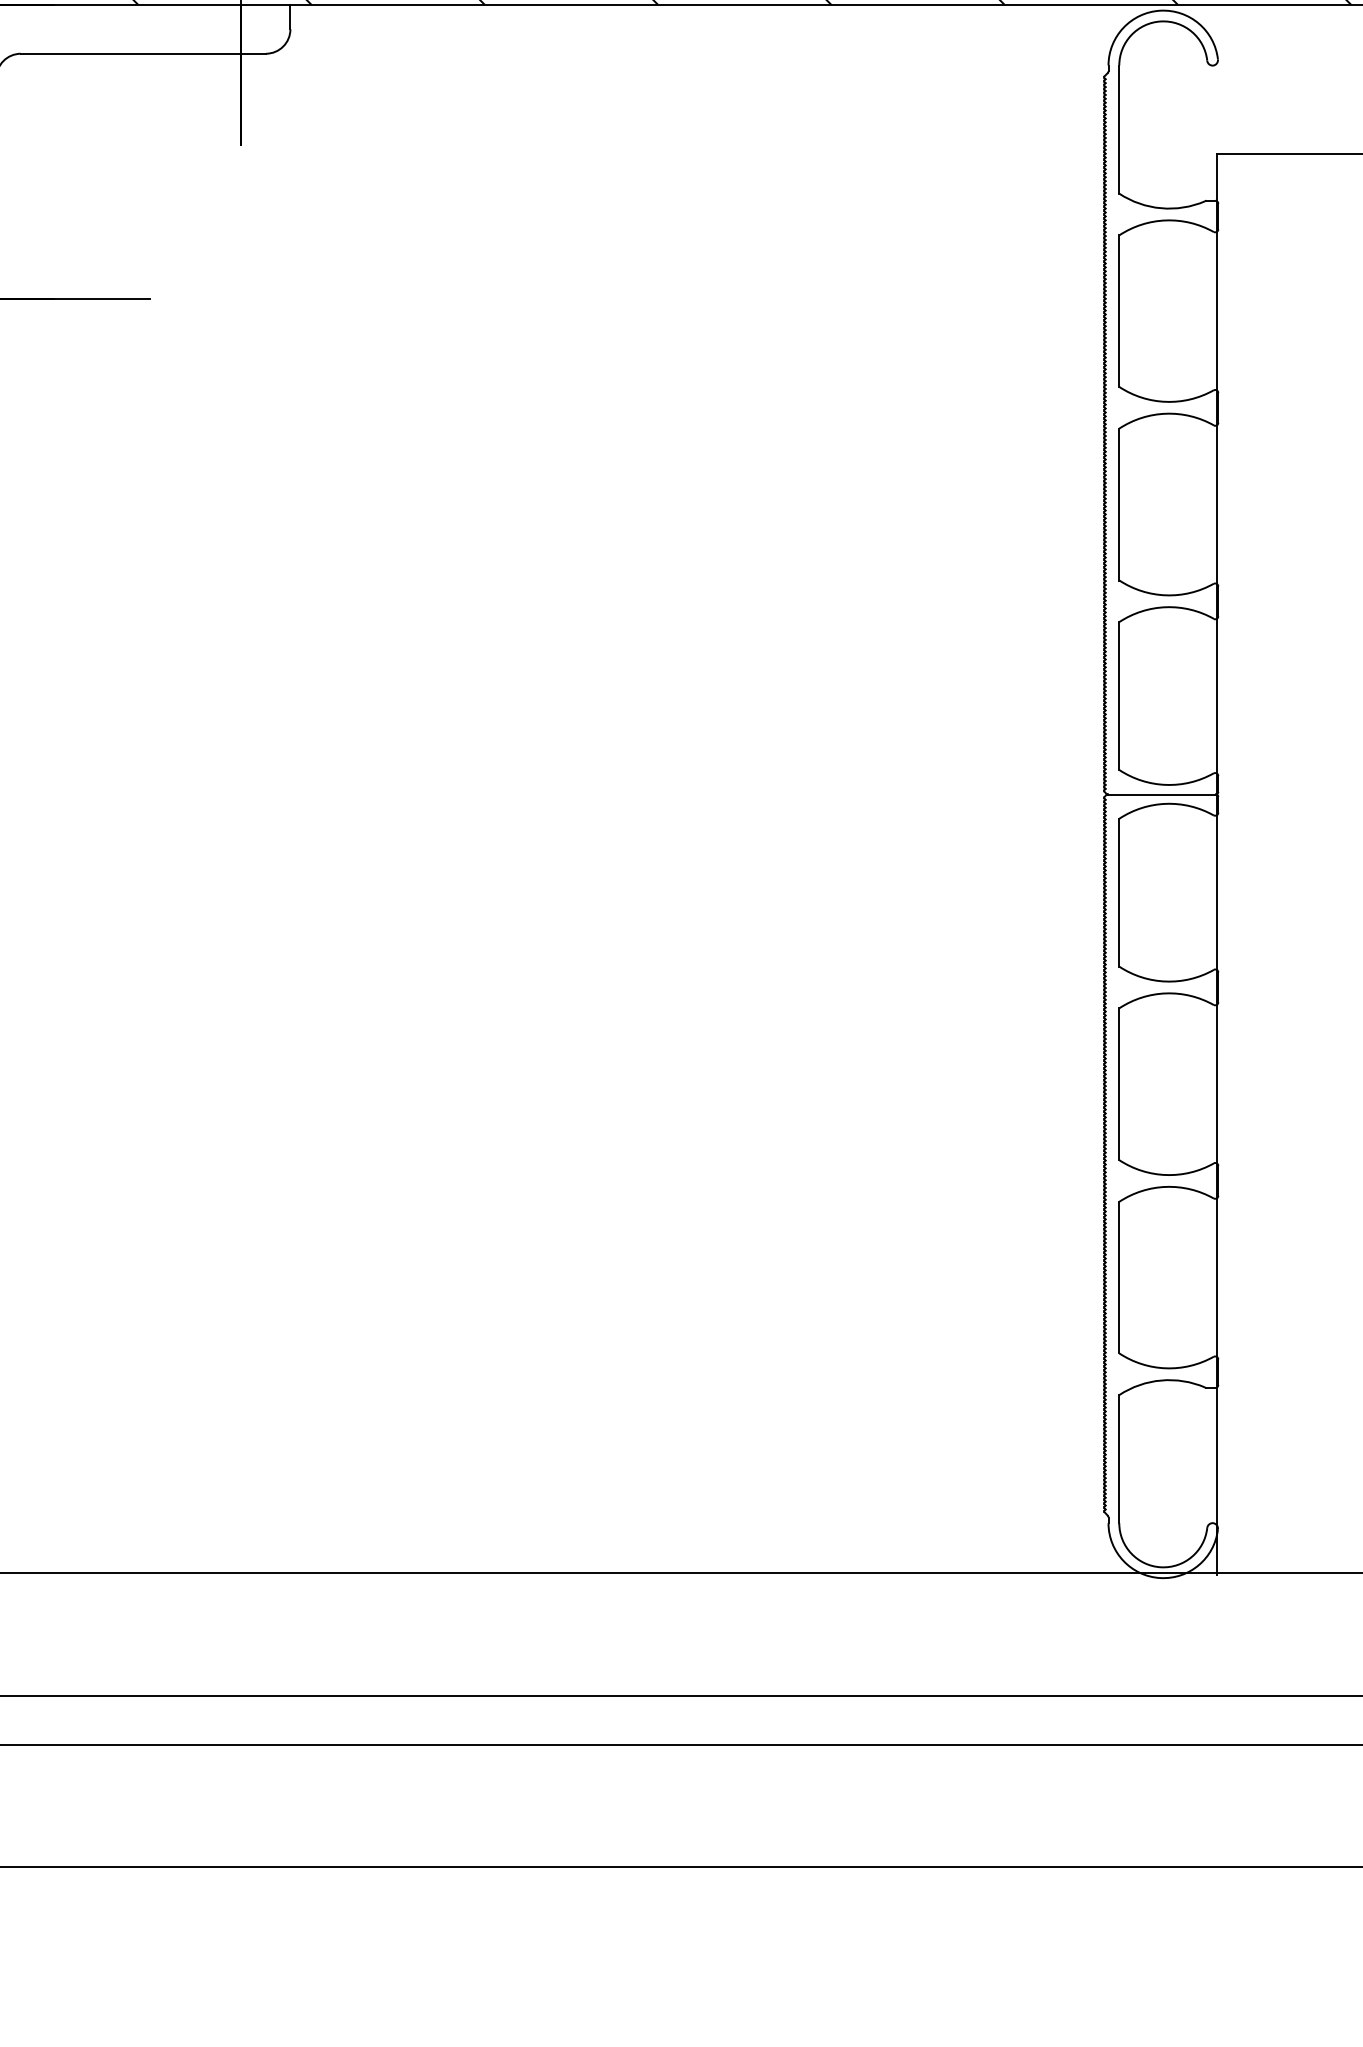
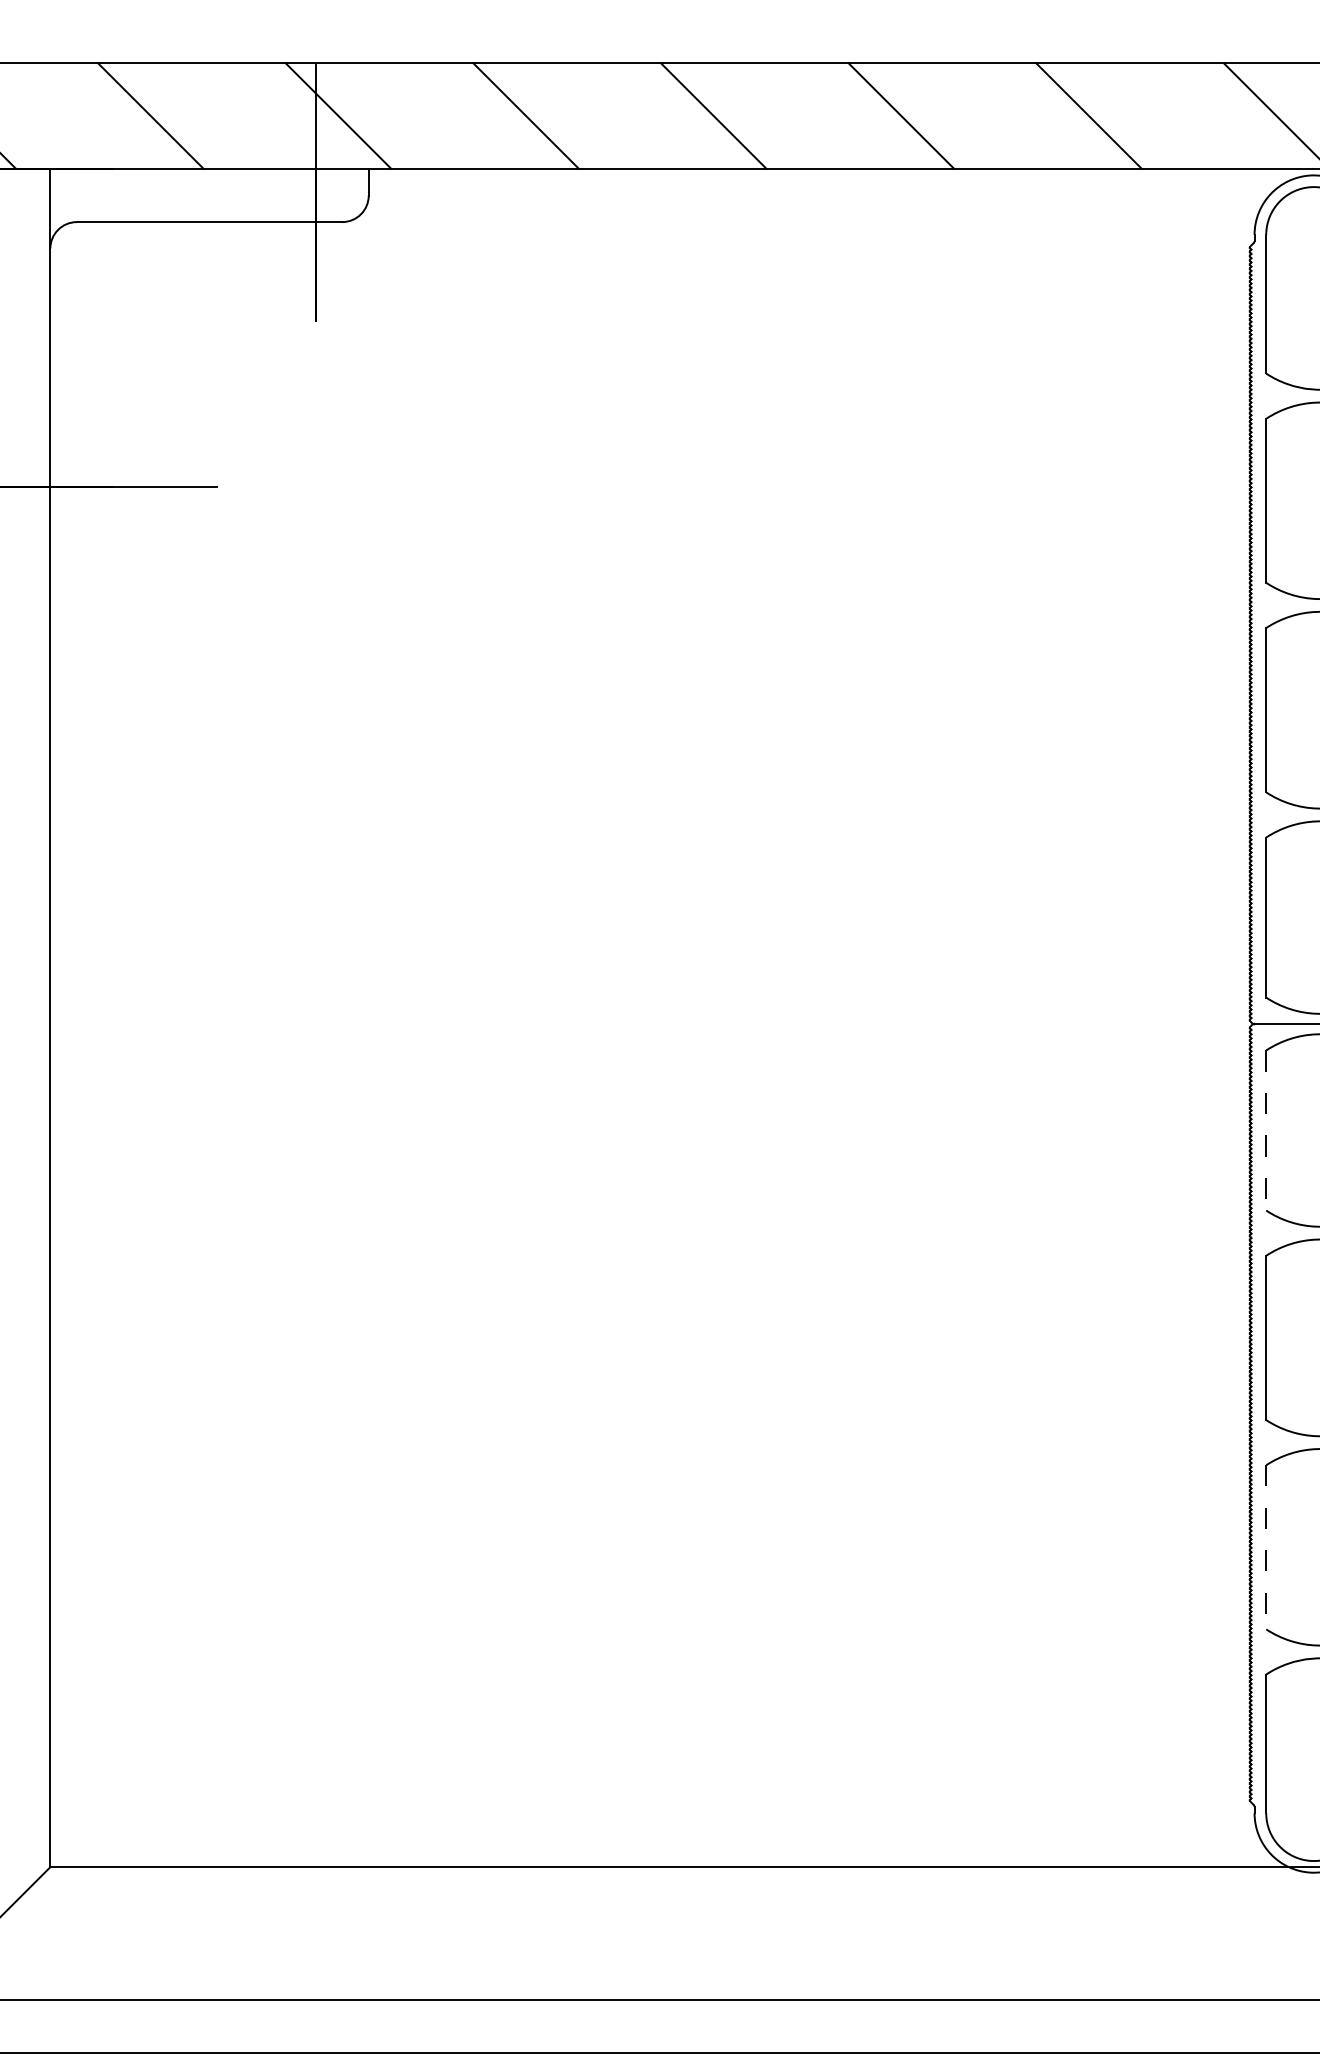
line: (1119, 892) -> (1266, 1130), solid -> dashed
line: (1119, 1277) -> (1266, 1547), solid -> dashed

